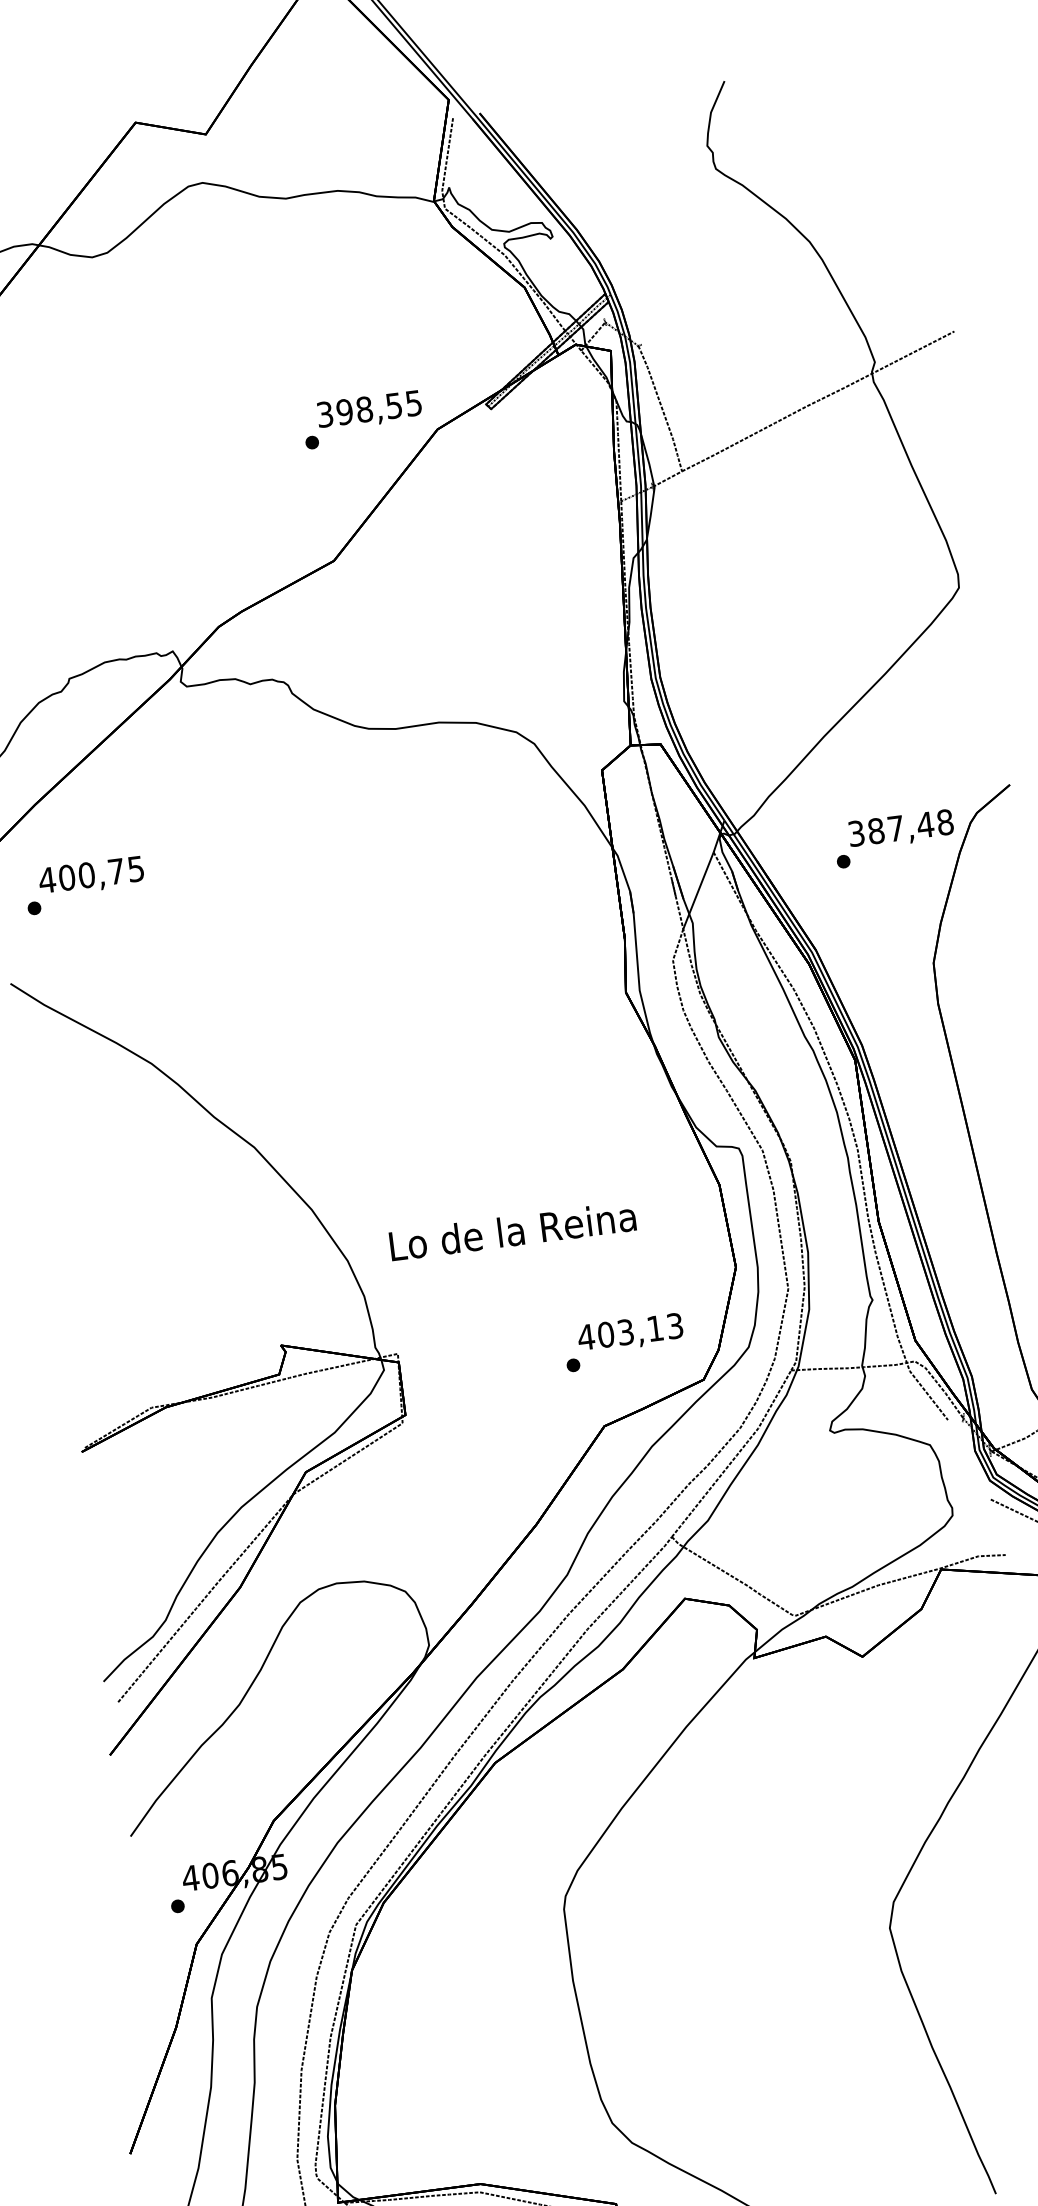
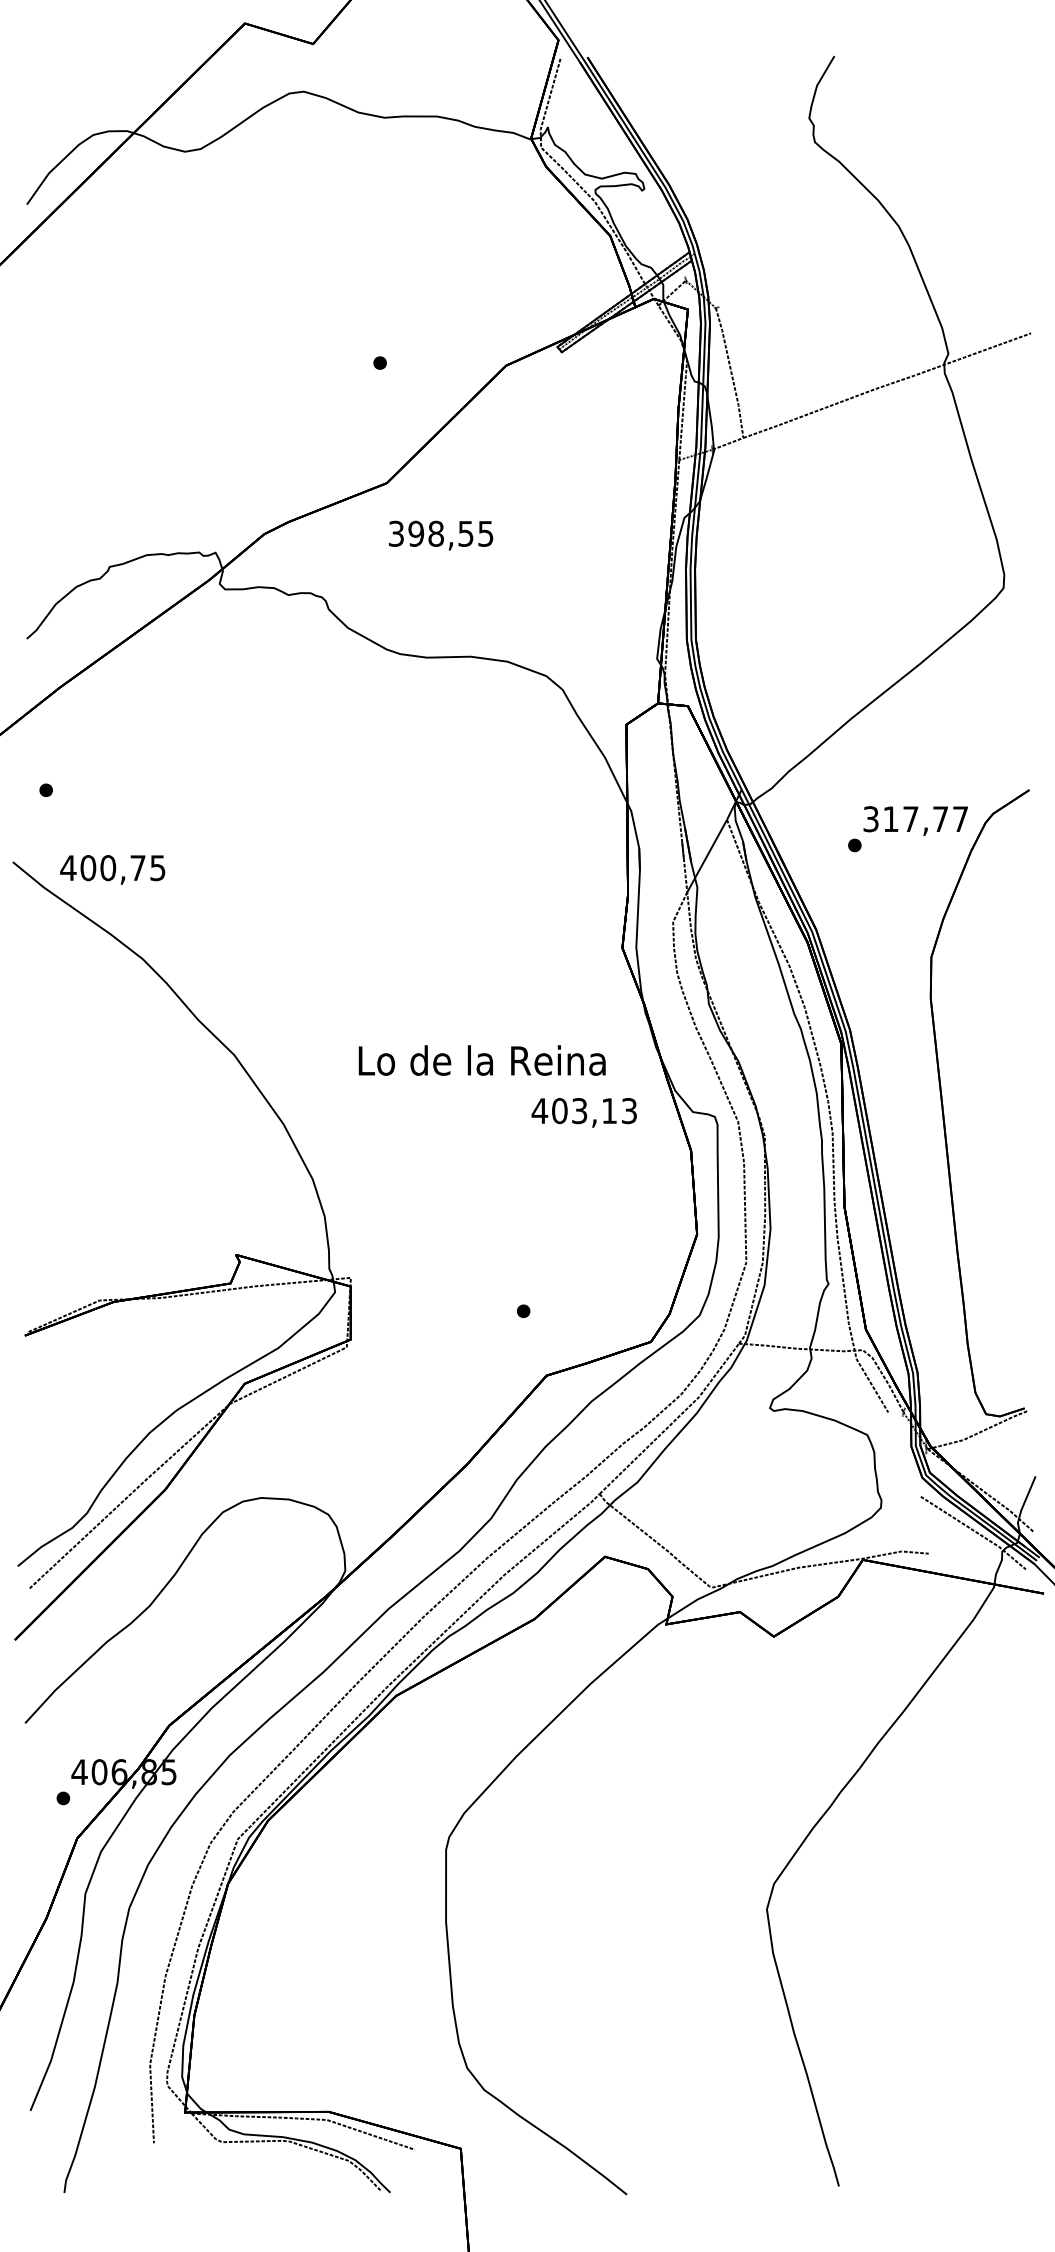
text: (370, 410) -> (441, 535), moved
text: (910, 827) -> (925, 819), 387,48 -> 317,77
text: (91, 876) -> (112, 869), moved
text: (512, 1231) -> (481, 1060), moved
text: (629, 1333) -> (583, 1112), moved

